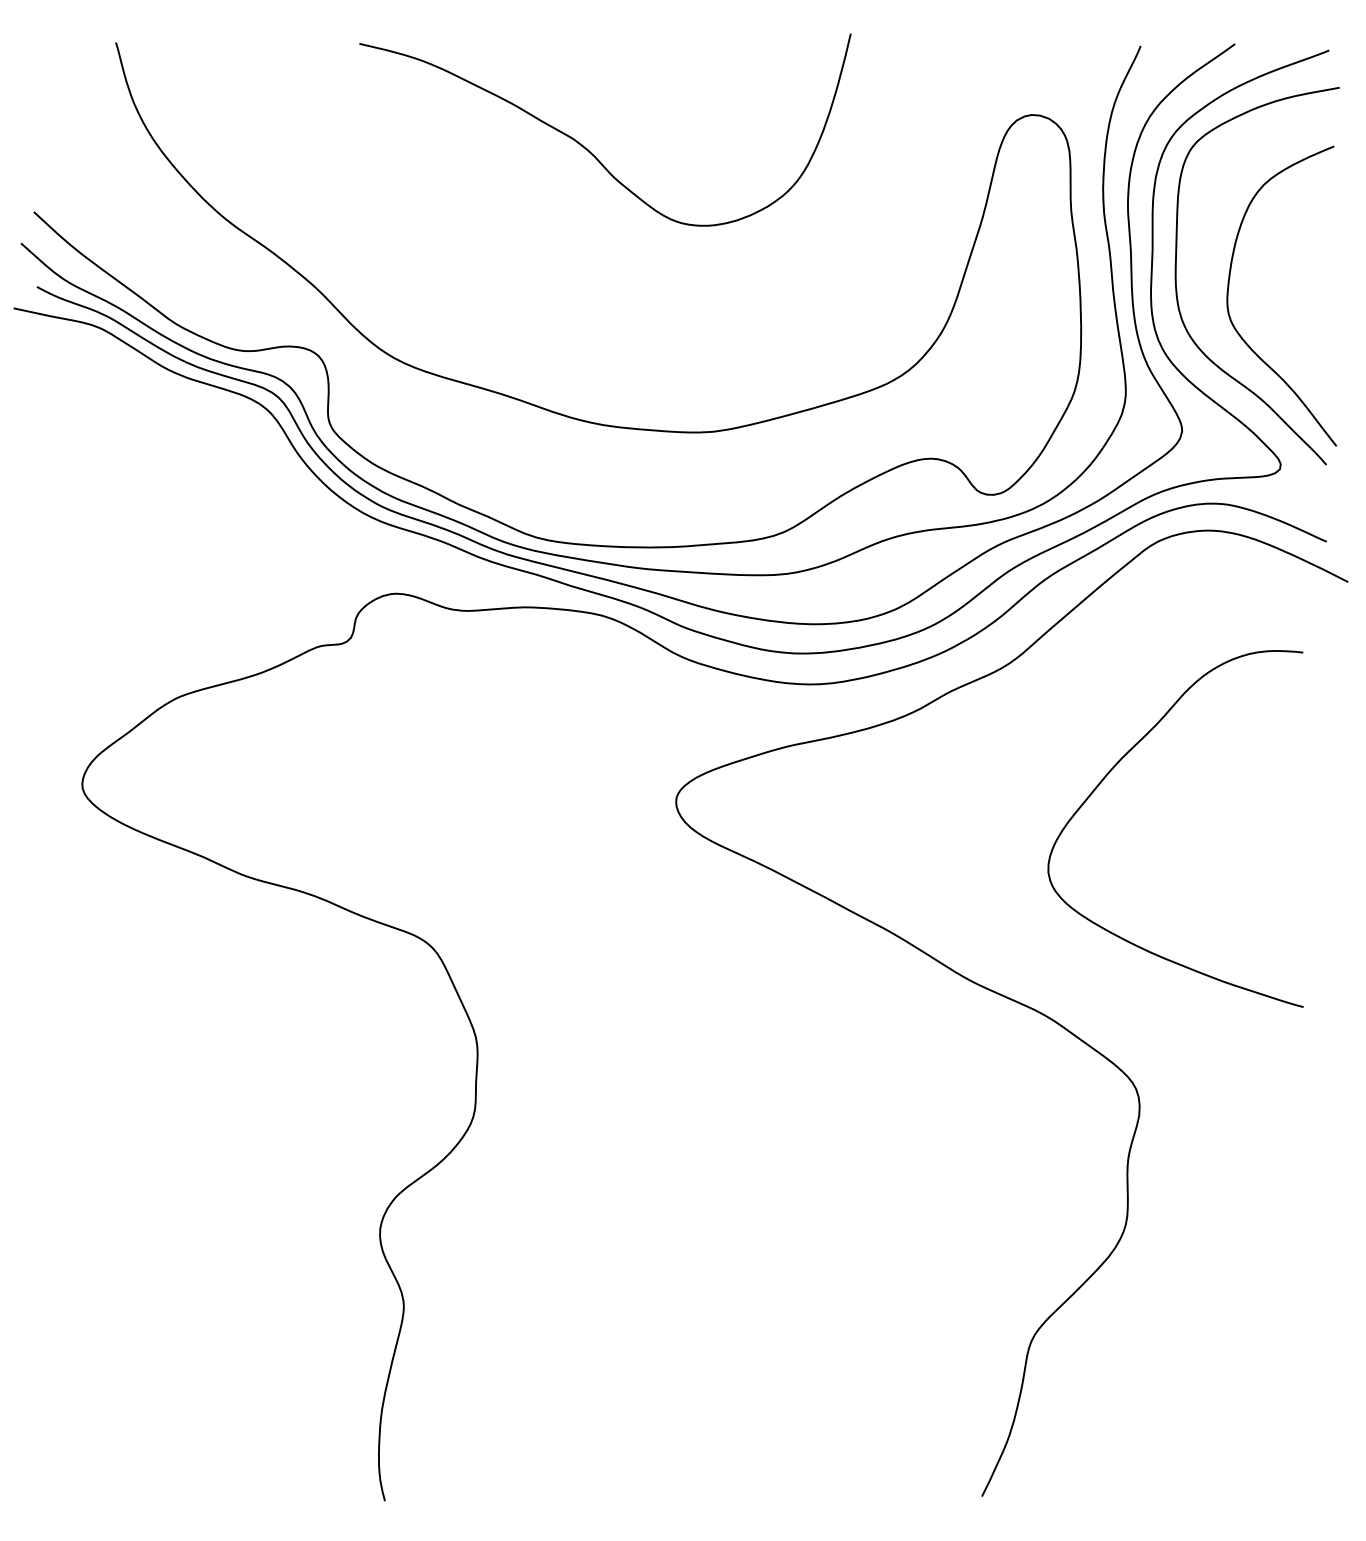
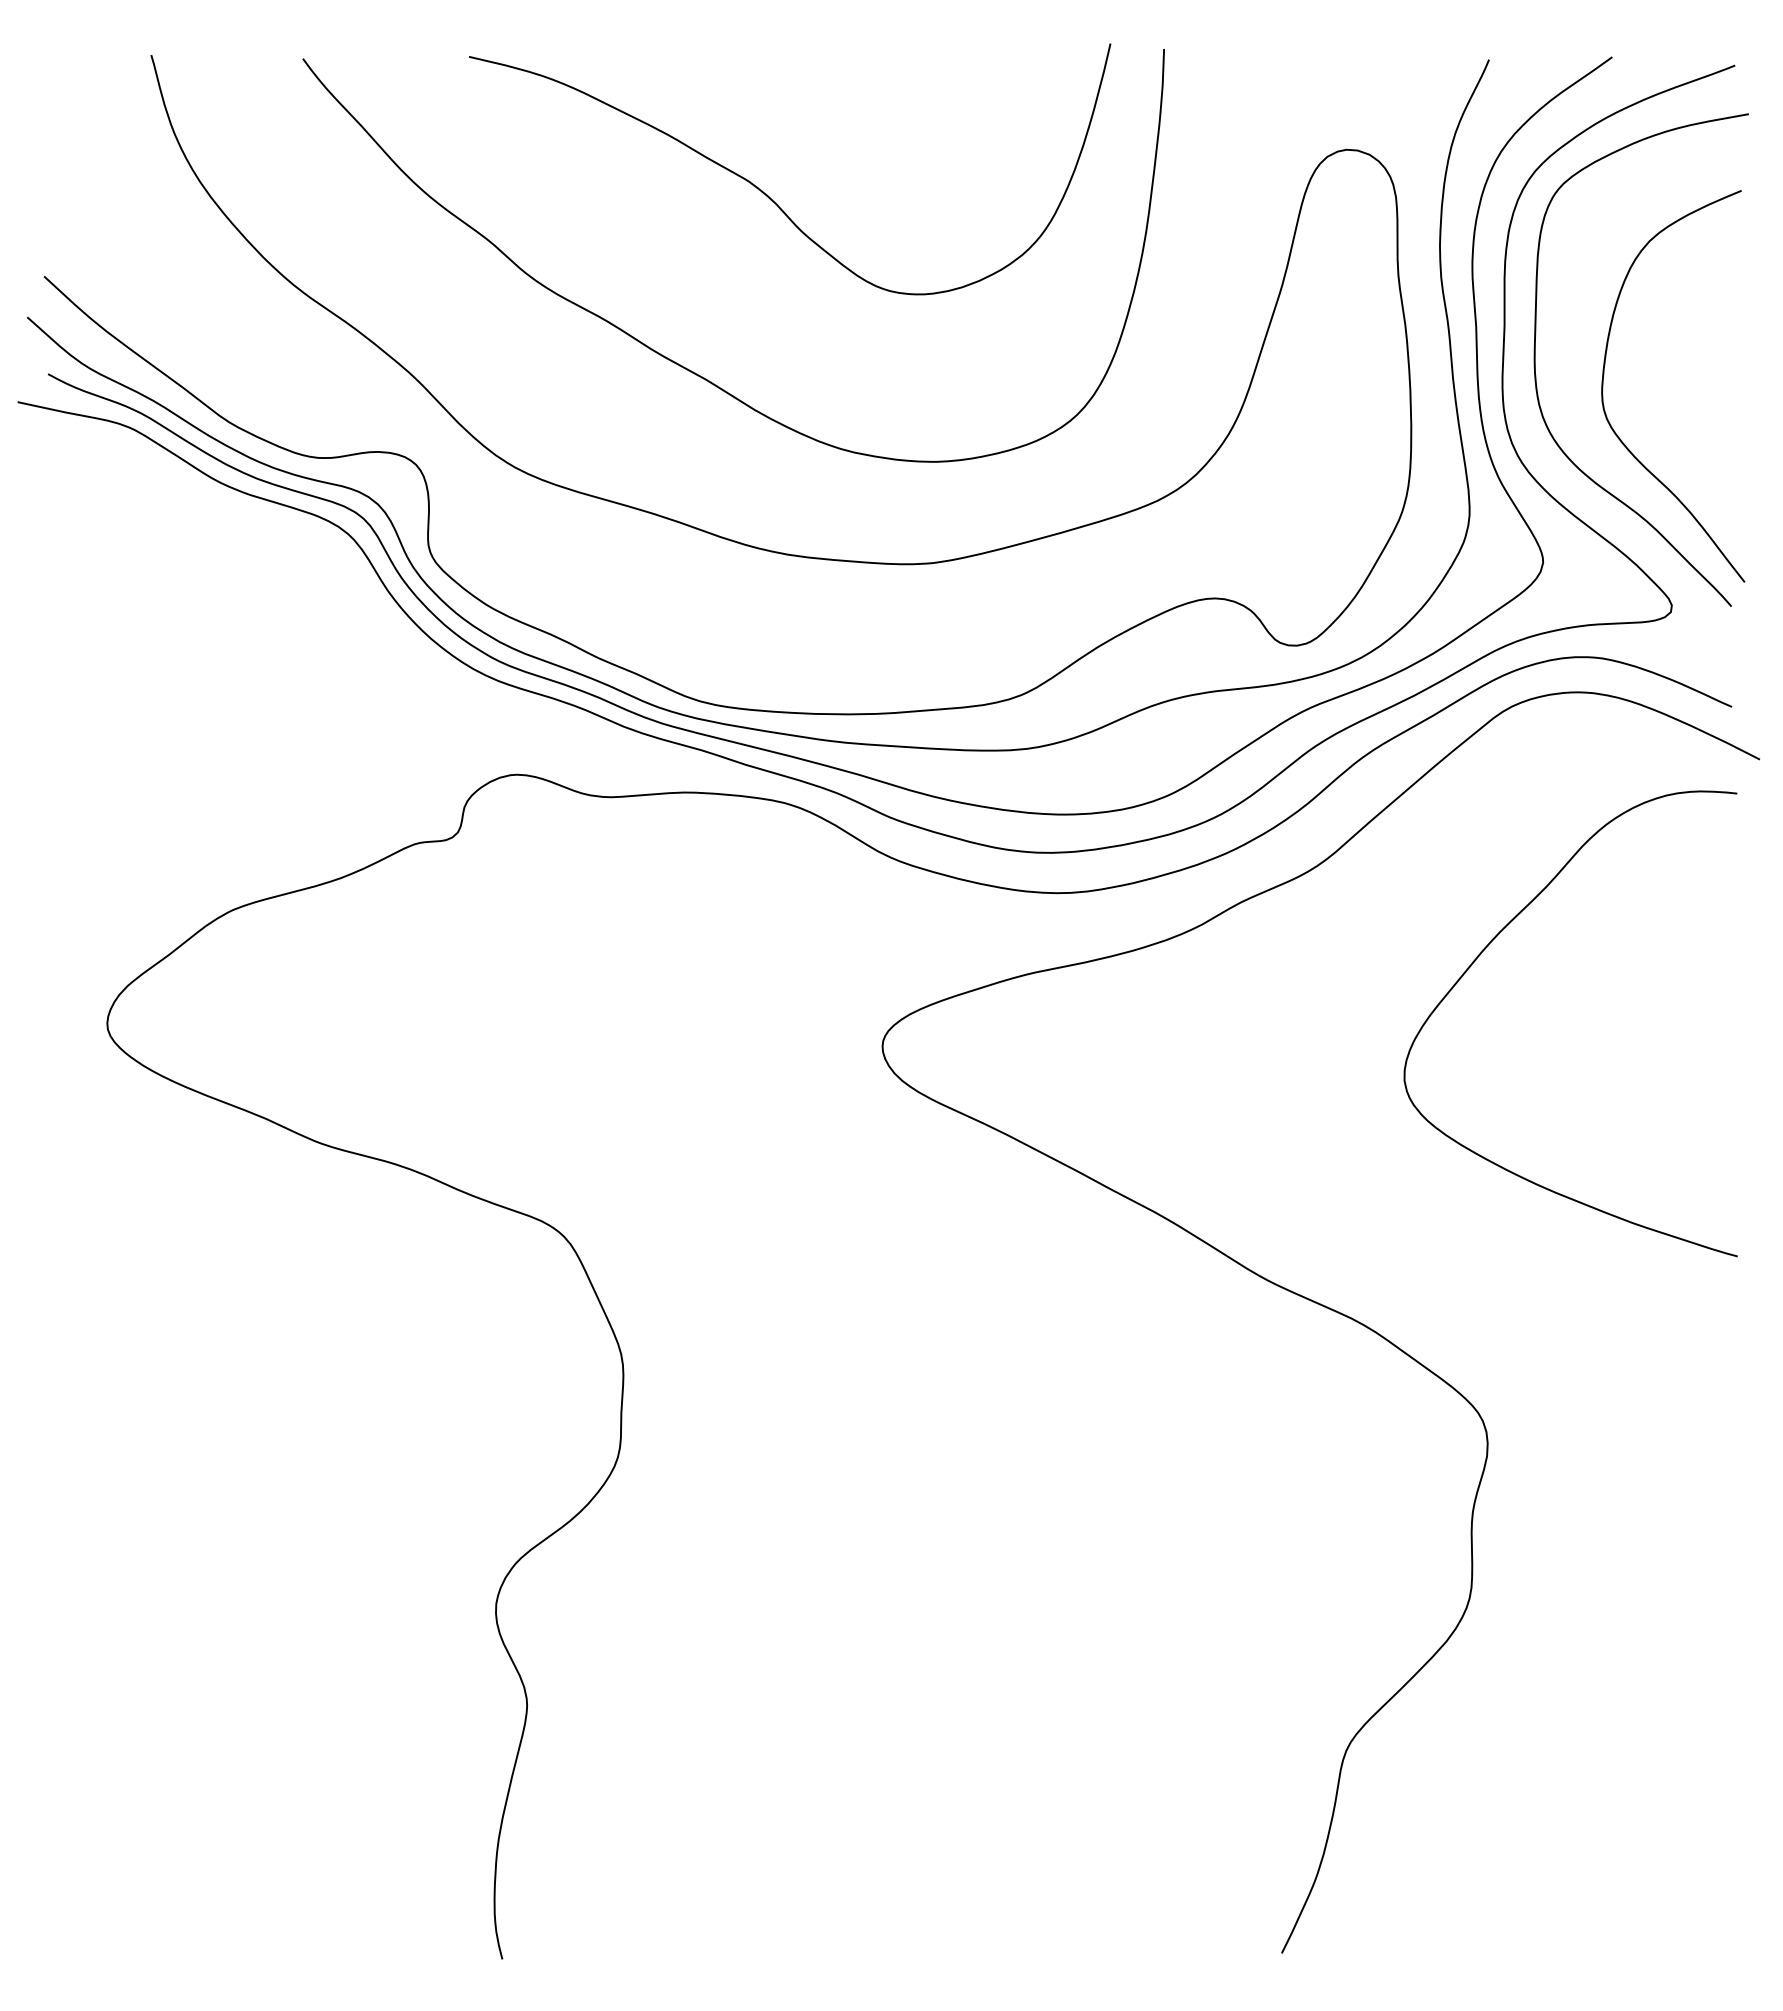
curve: (517, 277) -> (675, 361), added
curve: (1112, 769) -> (1488, 946), moved

